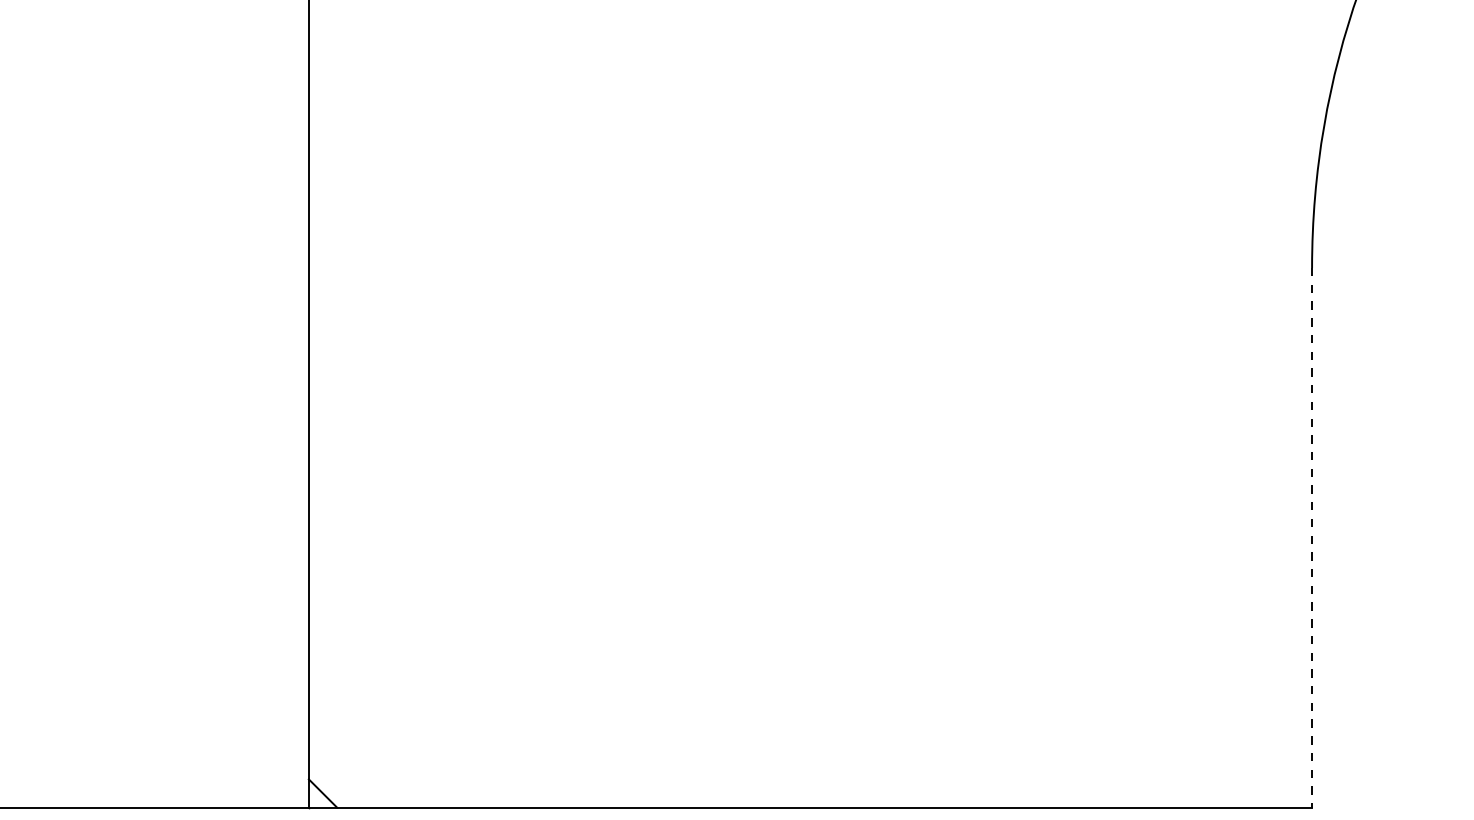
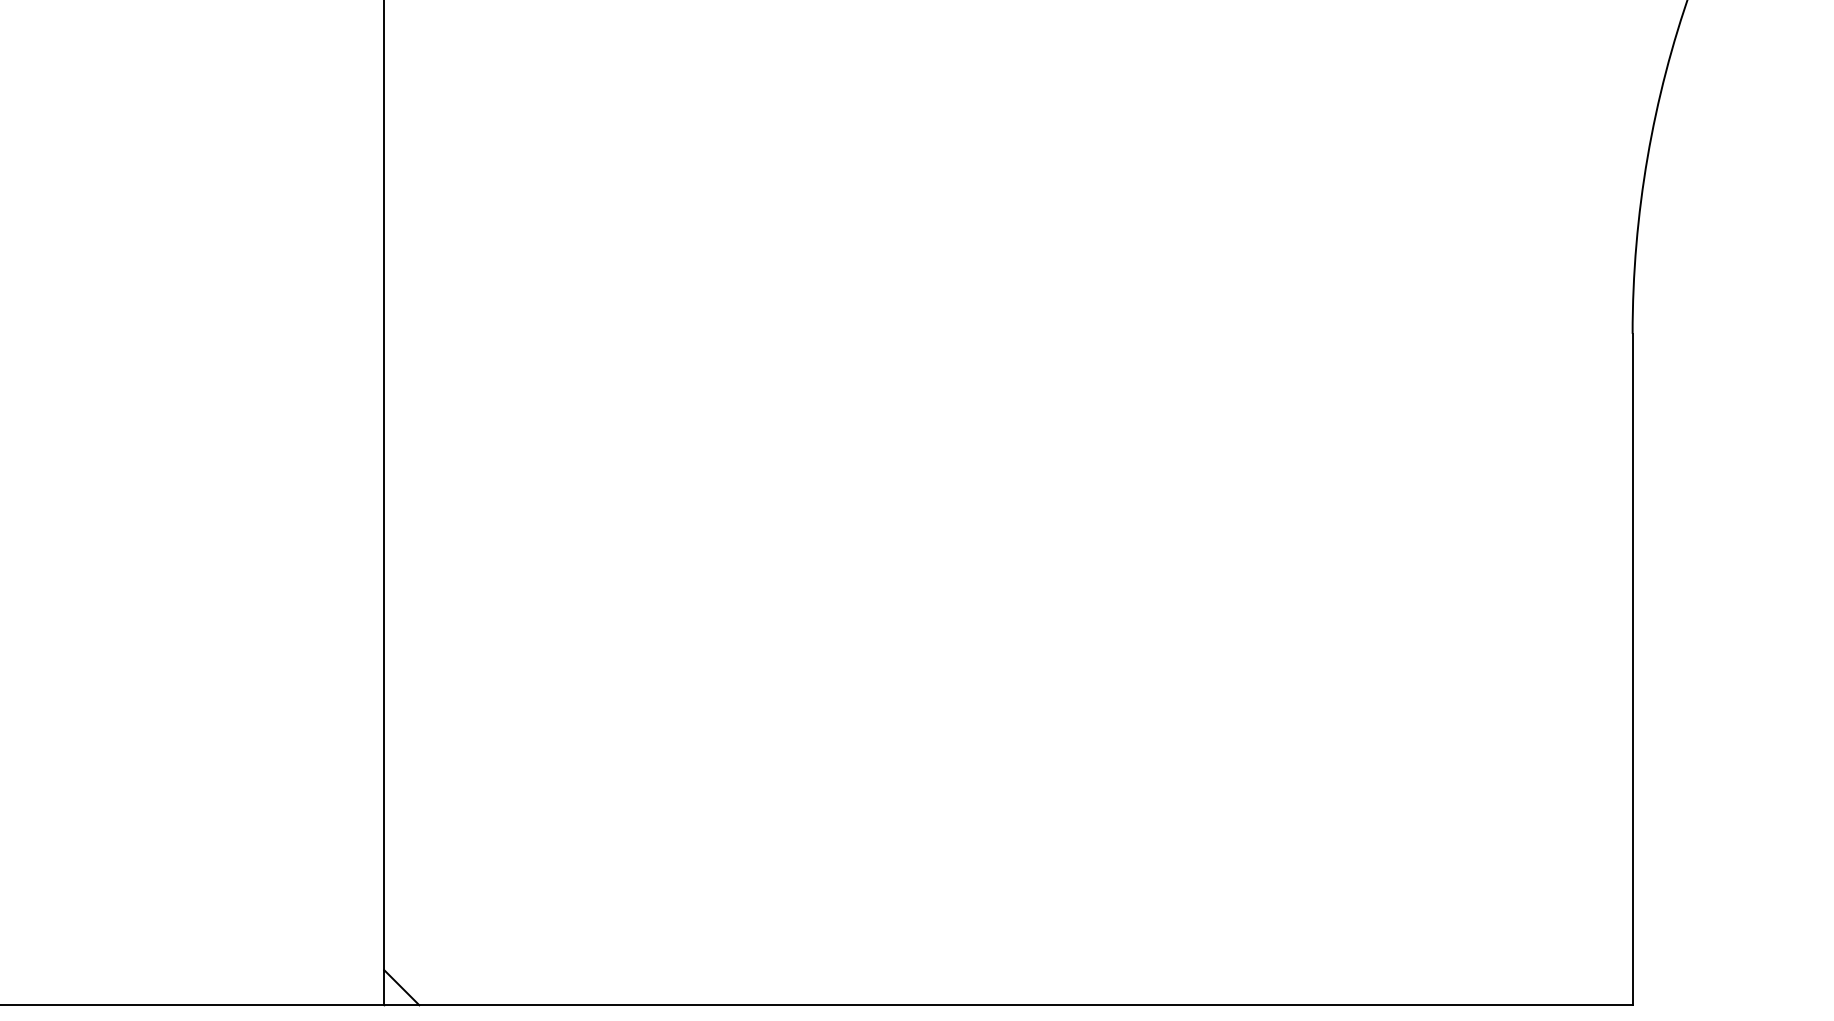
line: (1311, 537) -> (1632, 669), dashed -> solid

